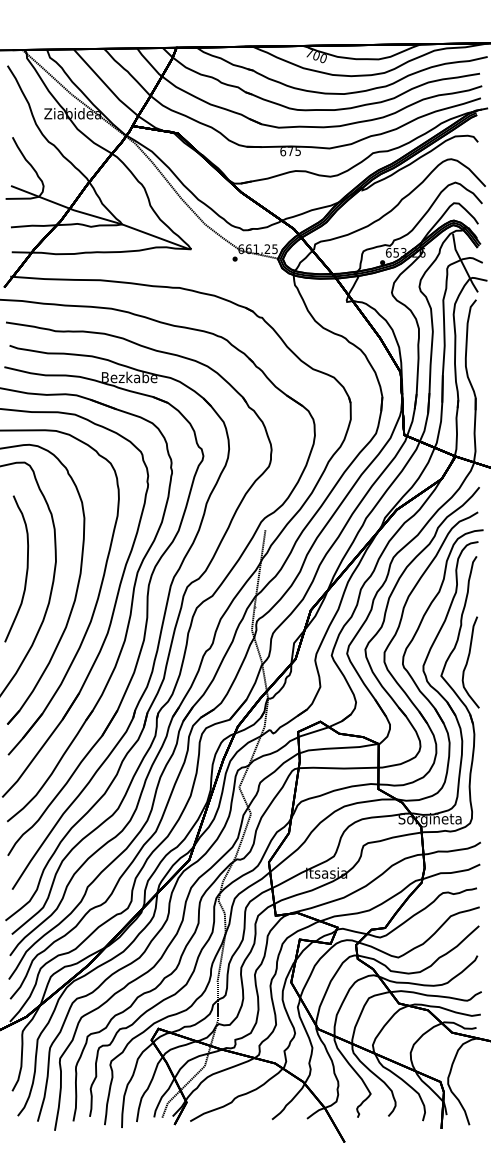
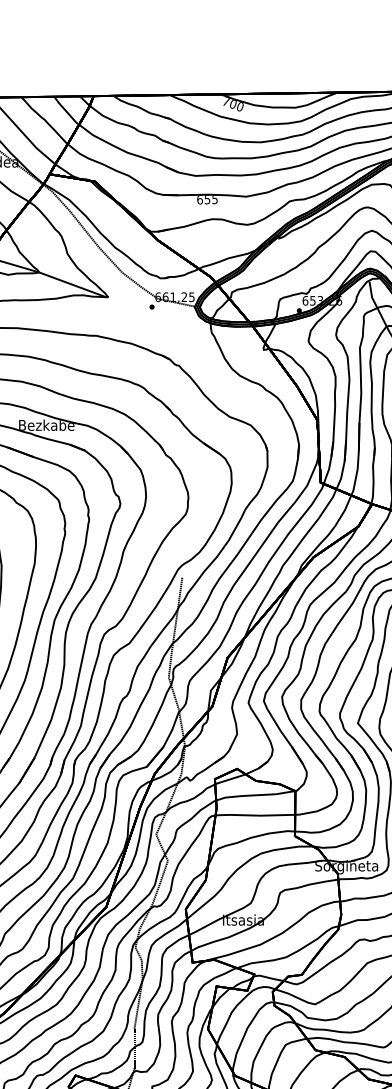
text: (290, 151) -> (207, 199), 675 -> 655

